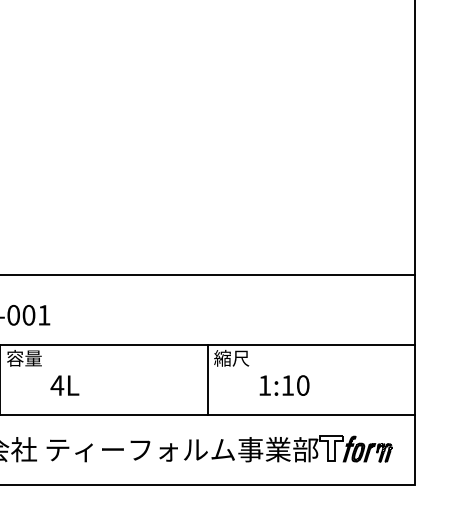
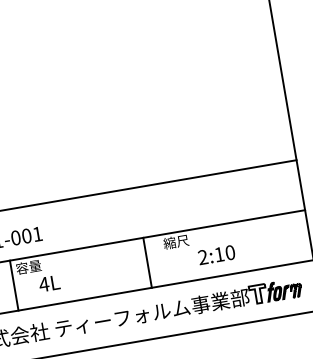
line: (207, 379) -> (147, 262), moved
text: (64, 385) -> (49, 283), moved
text: (264, 385) -> (202, 257), 1:10 -> 2:10

